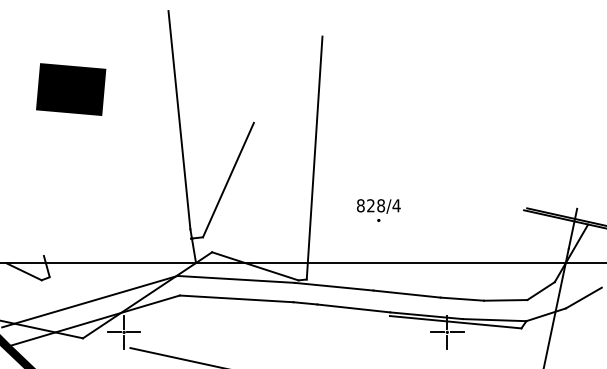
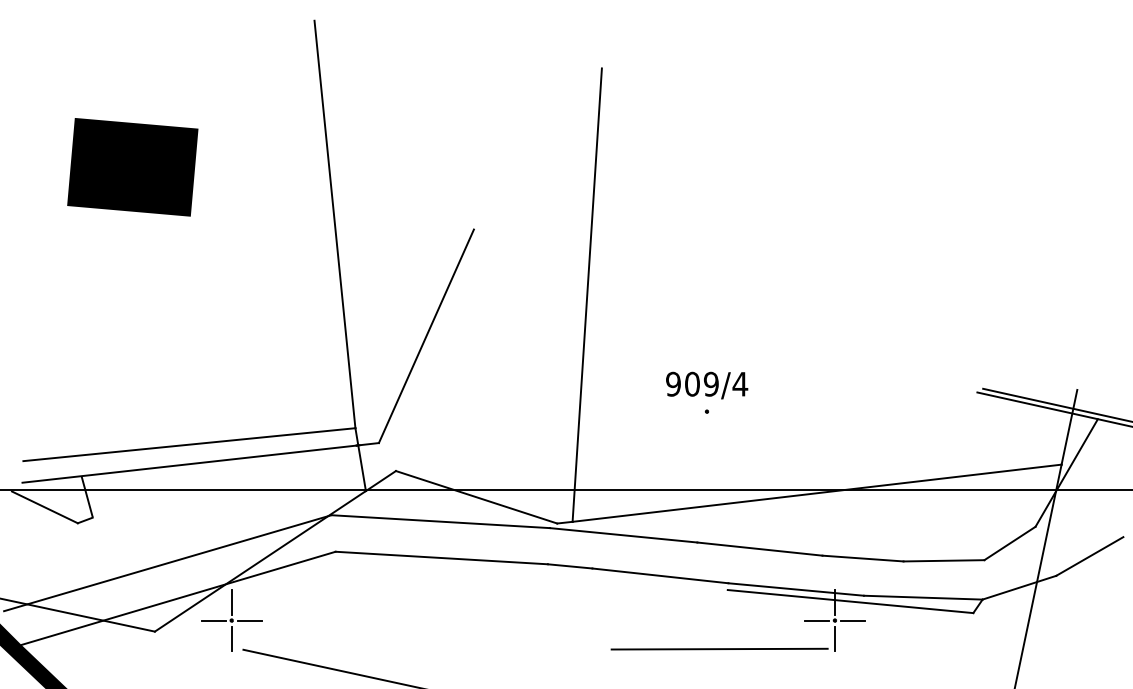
text: (370, 205) -> (691, 383), 828/4 -> 909/4
line: (101, 237) -> (189, 443), added
line: (101, 248) -> (189, 463), added
line: (437, 263) -> (816, 491), added
line: (385, 347) -> (719, 648), added

